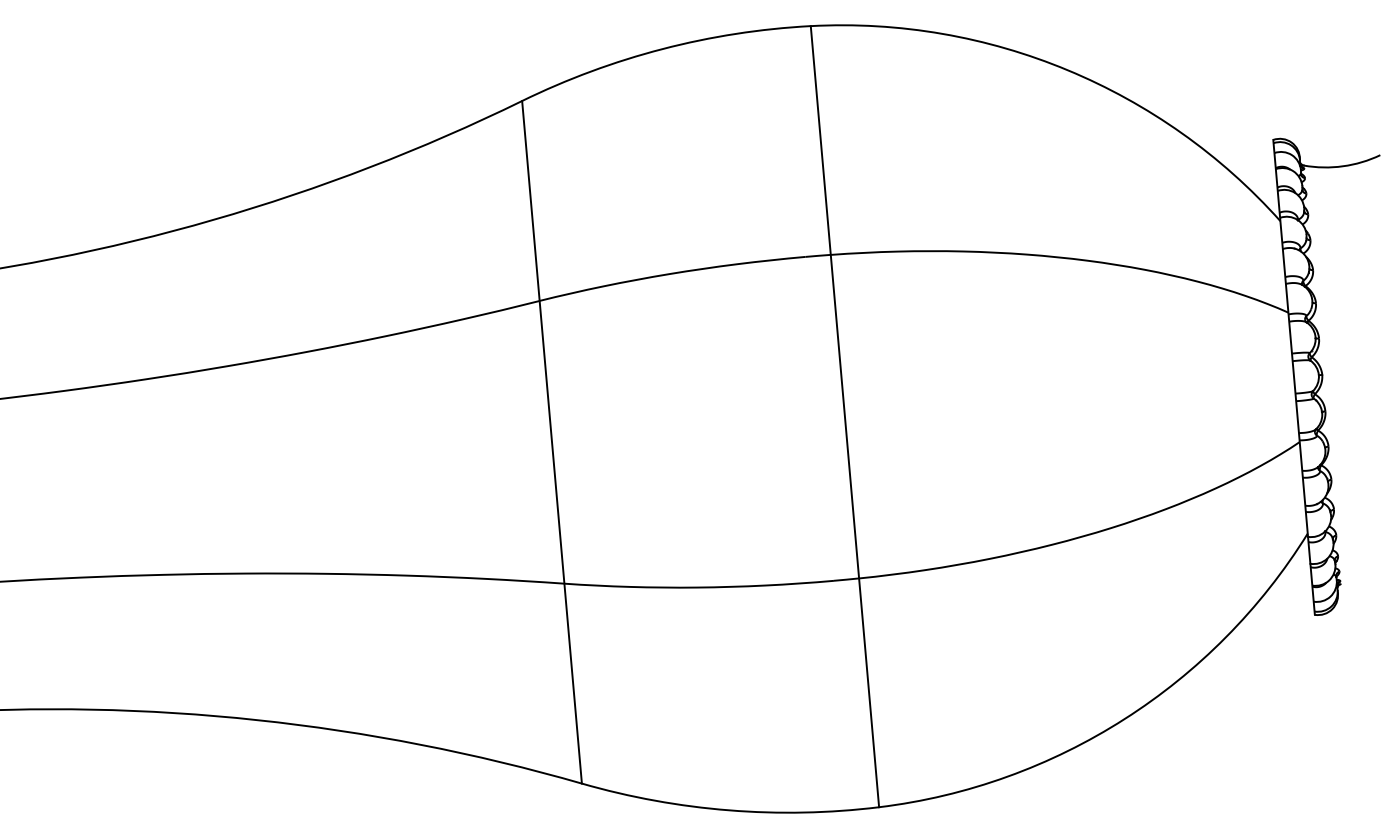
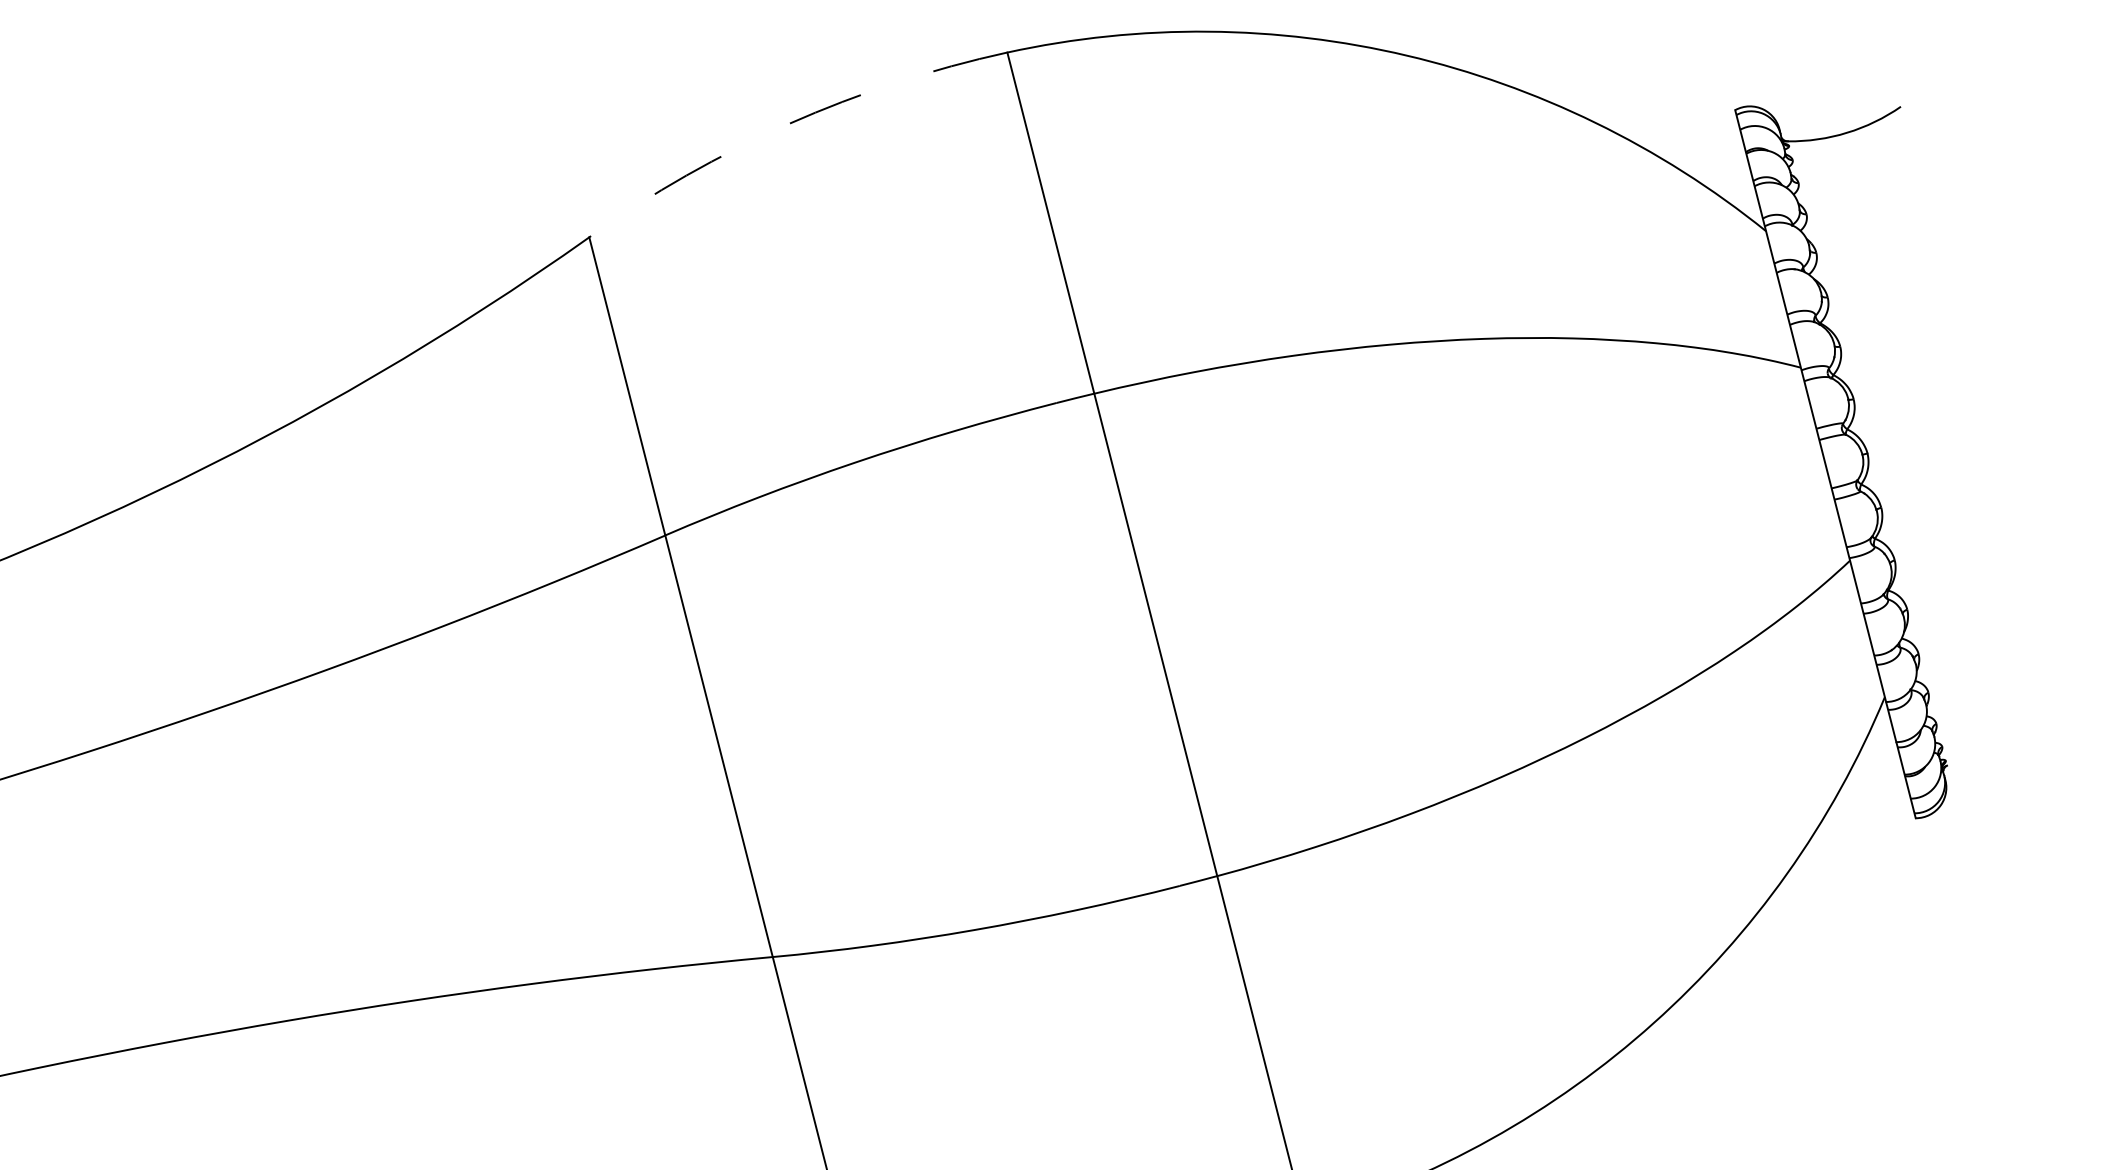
arc: (662, 49) -> (788, 124), solid -> dashed

